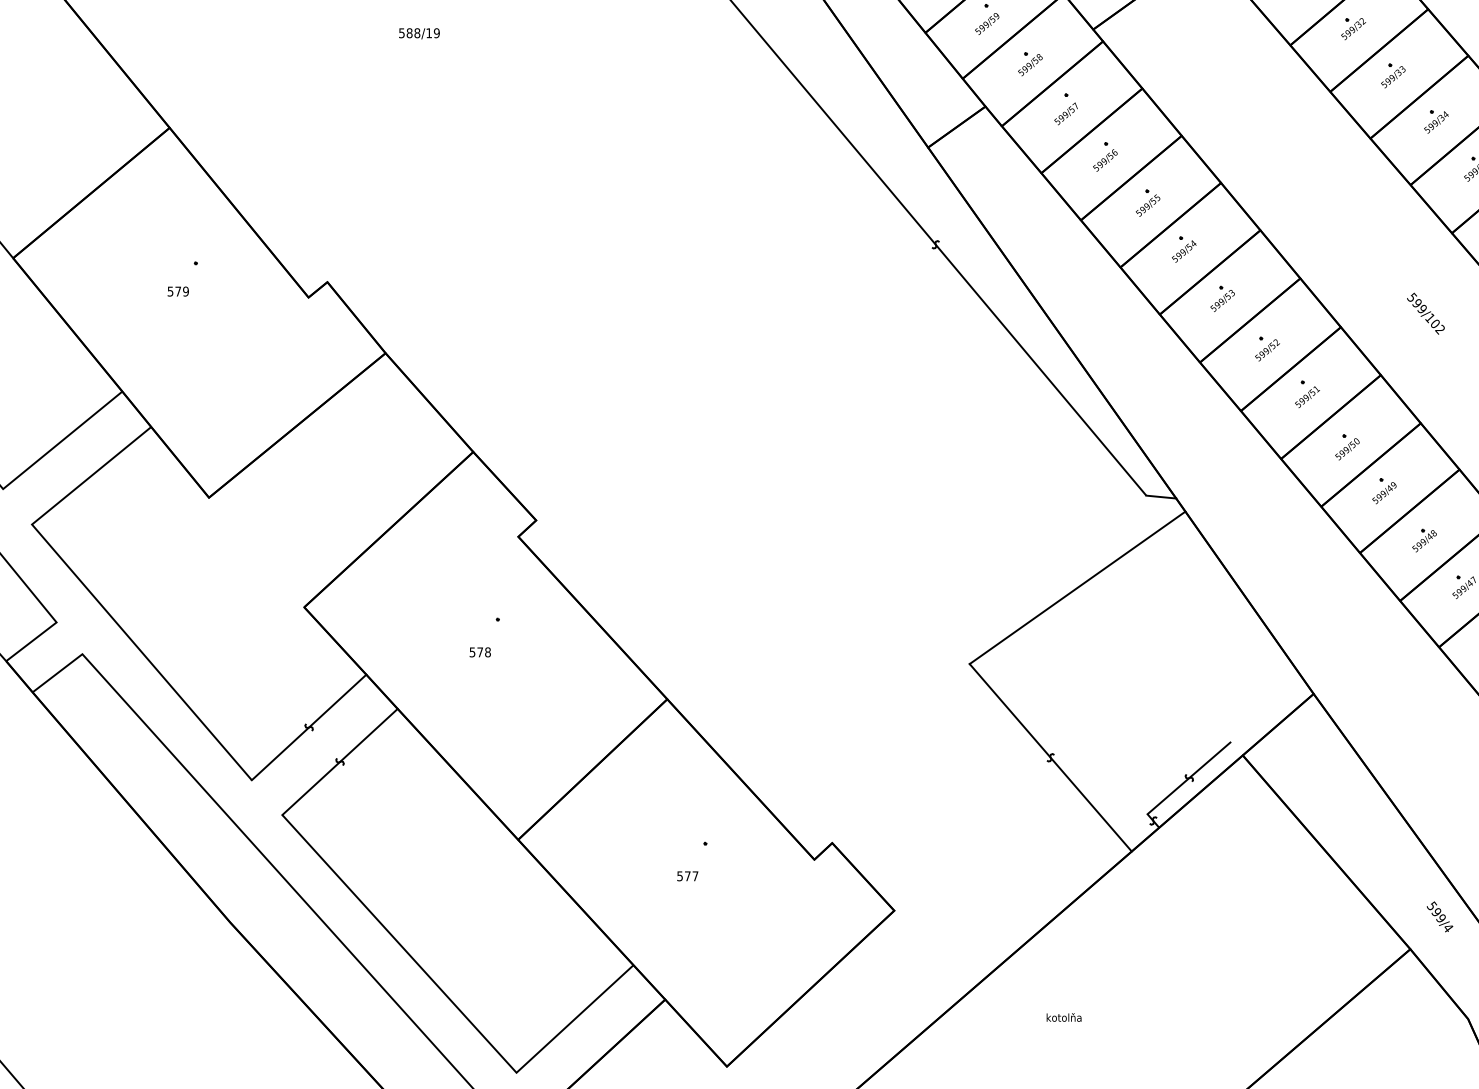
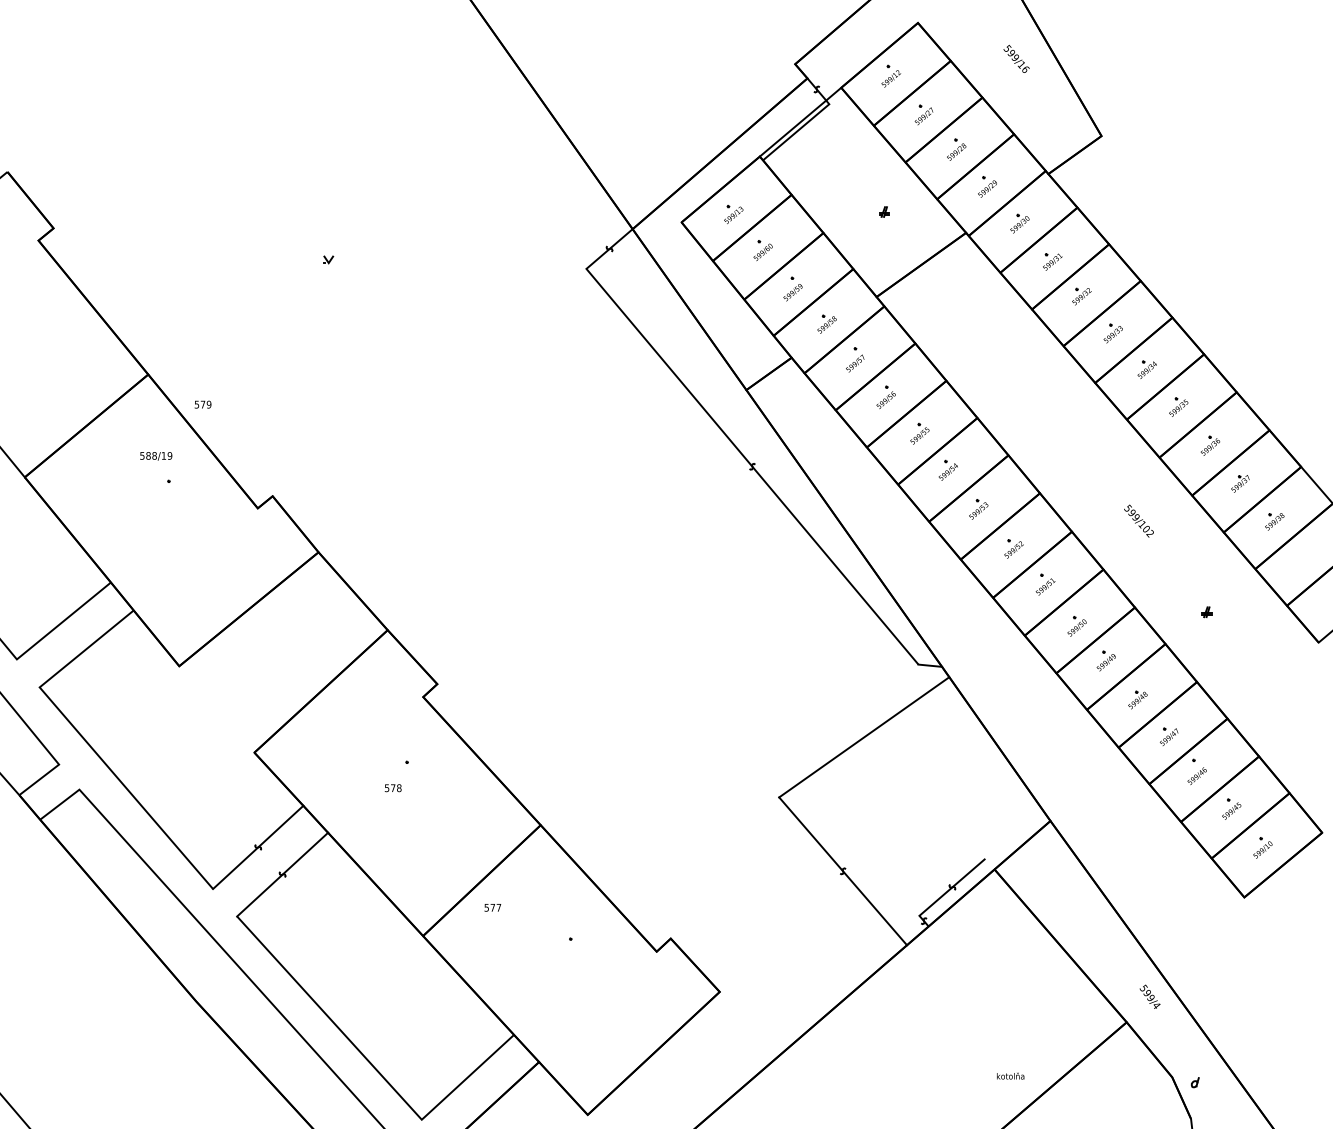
text: (419, 33) -> (156, 456), moved
text: (177, 291) -> (202, 404), moved
text: (687, 875) -> (492, 907), moved
text: (1063, 1016) -> (1010, 1075), moved

